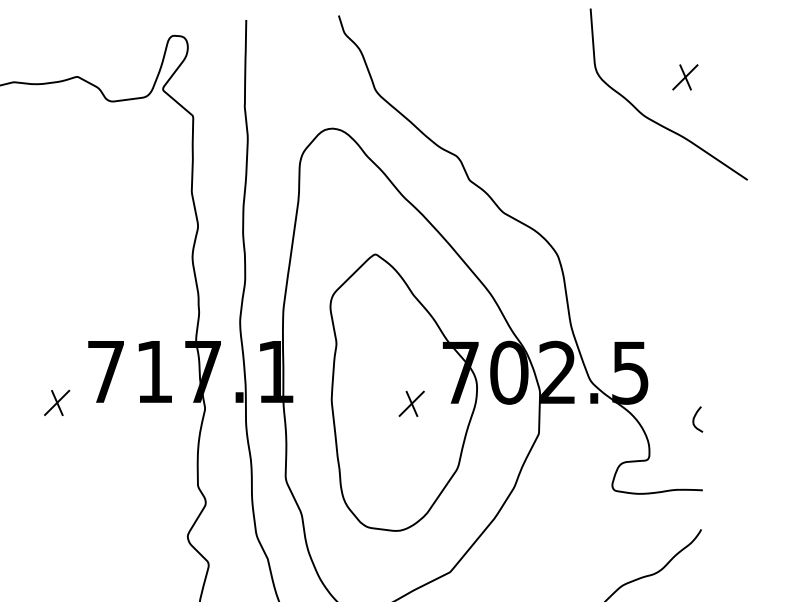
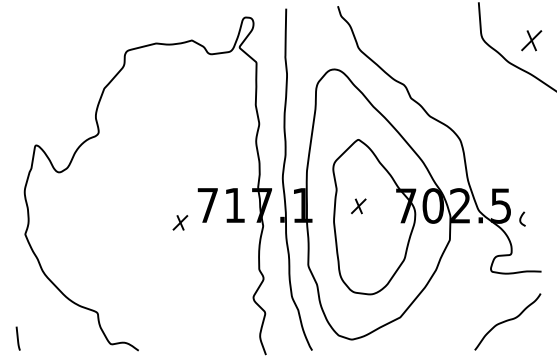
part: (684, 76) -> (531, 40), size x1.4
part: (411, 404) -> (358, 206), moved
curve: (695, 418) -> (521, 218), moved

